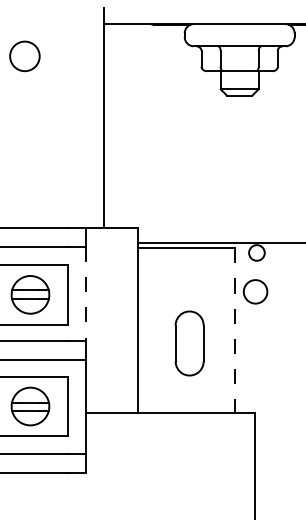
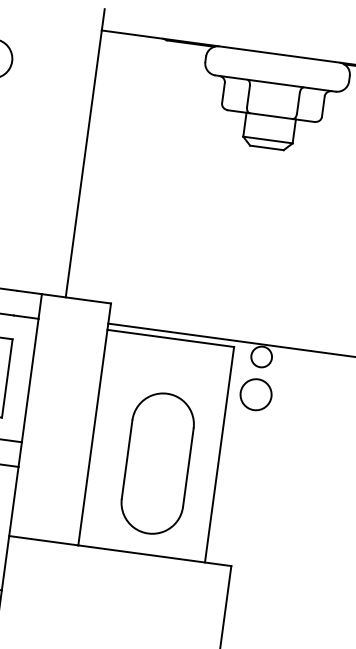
circle: (255, 291) -> (256, 394), moved
line: (85, 294) -> (30, 381), dashed -> solid
line: (235, 331) -> (219, 455), dashed -> solid
part: (189, 343) -> (157, 463), size x1.67

